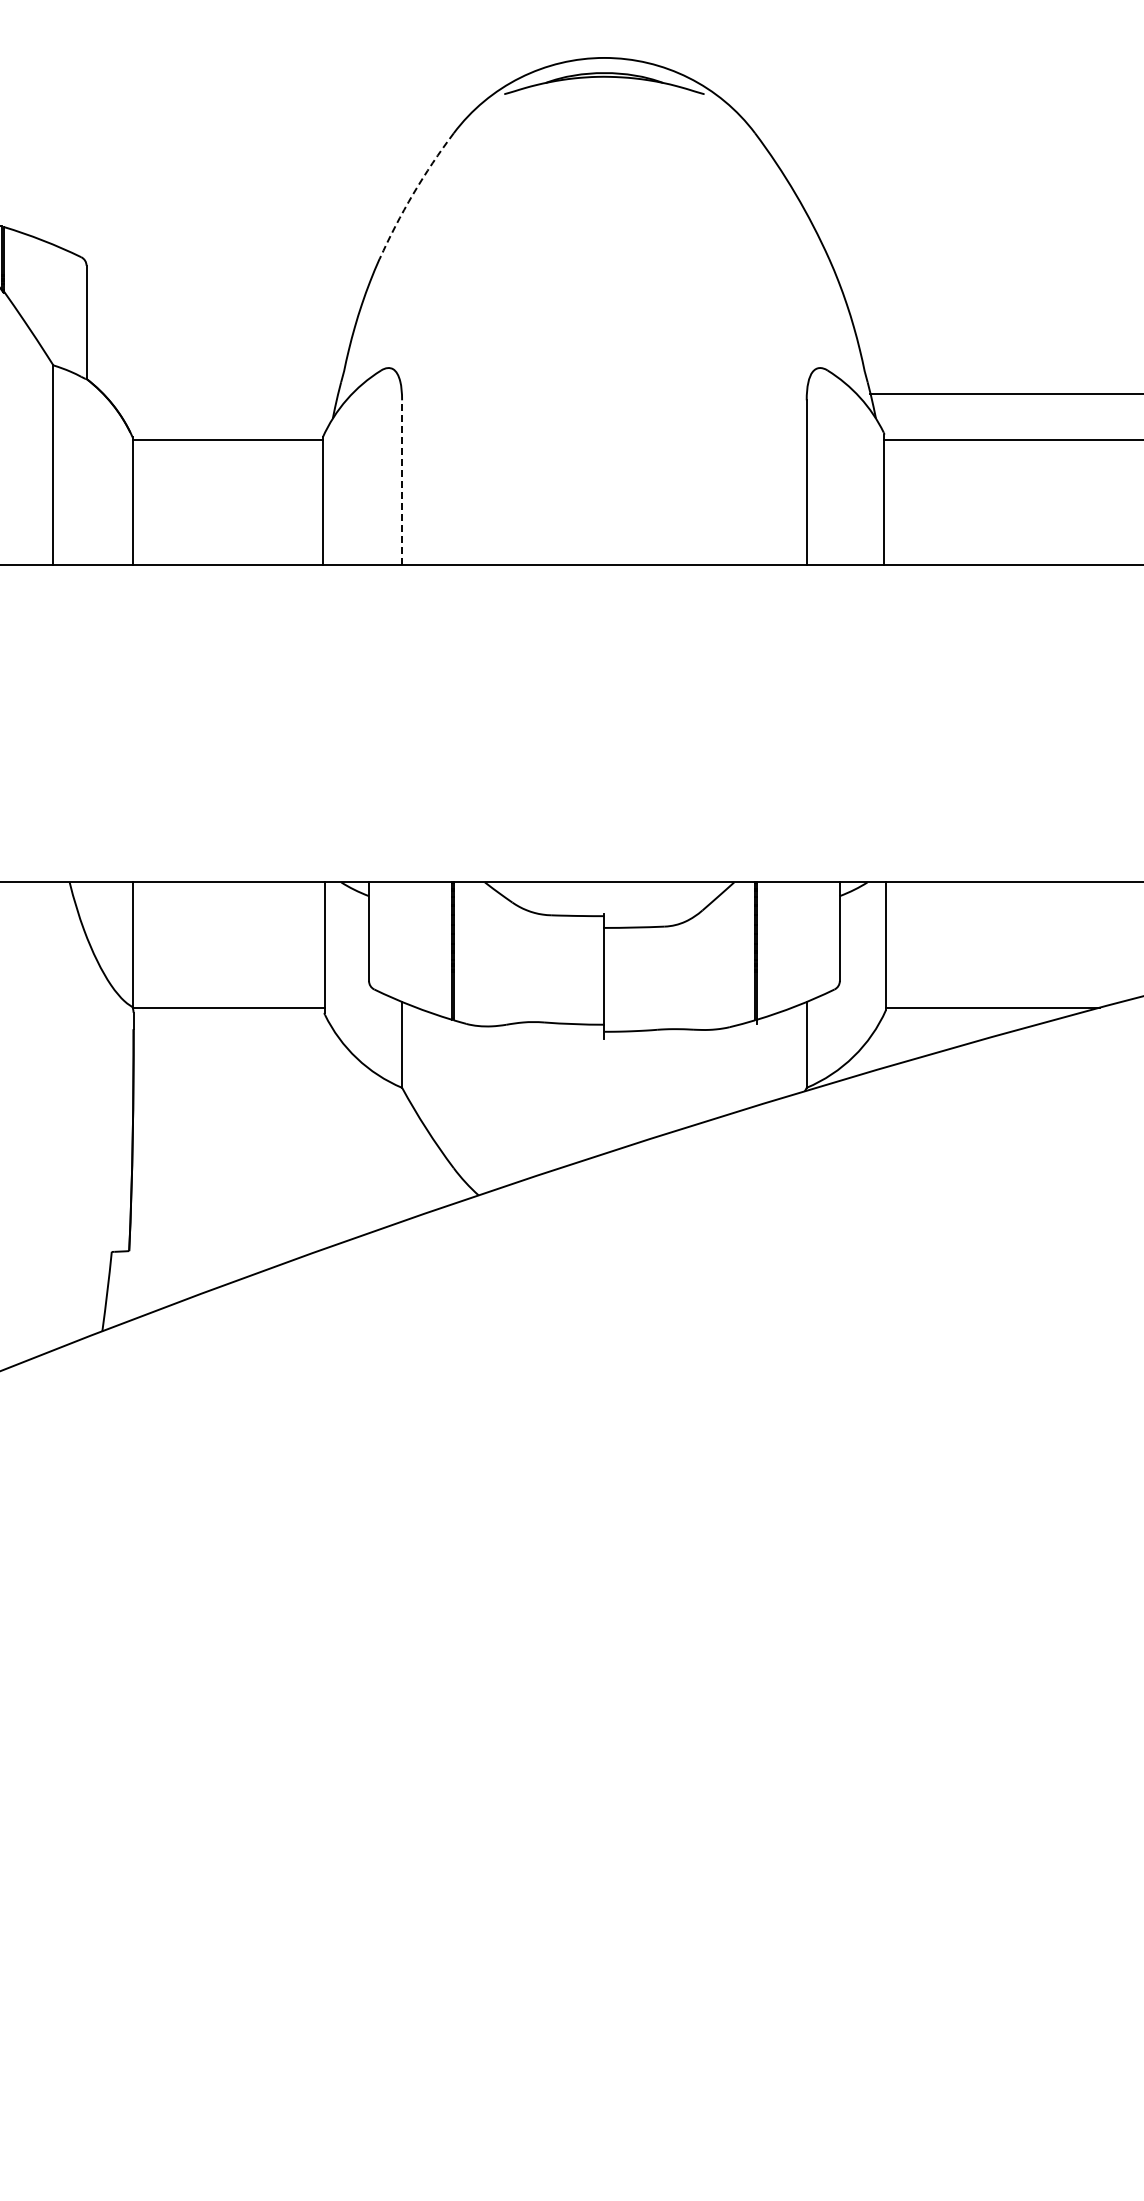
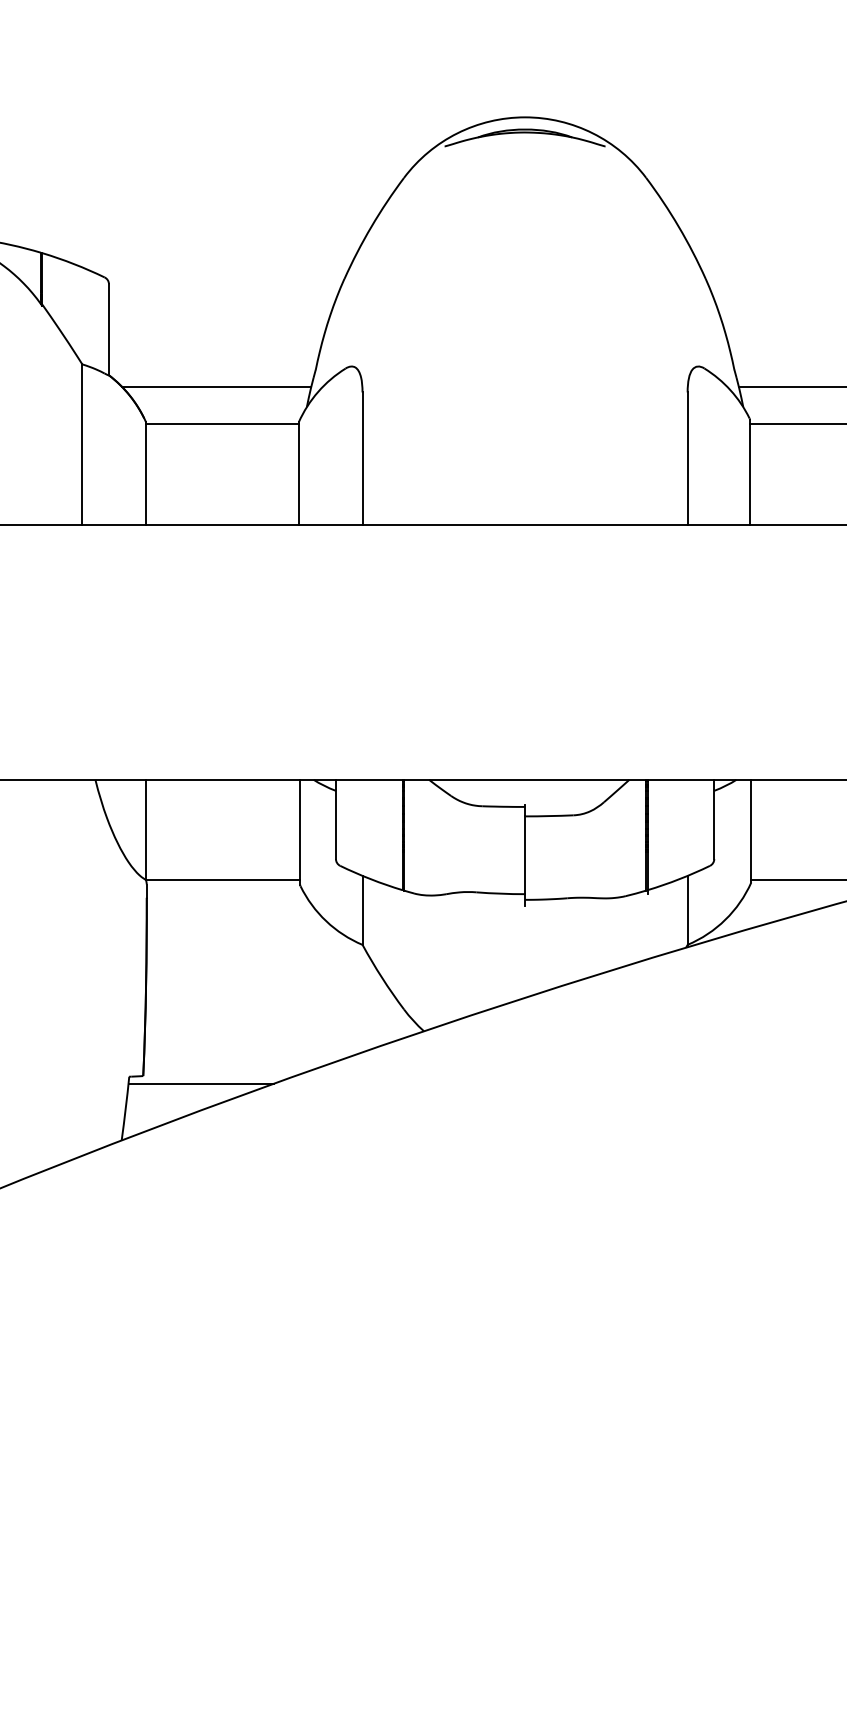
arc: (413, 194) -> (371, 227), dashed -> solid
line: (220, 393) -> (216, 386), added
line: (402, 482) -> (362, 458), dashed -> solid
line: (201, 1260) -> (201, 1083), added

